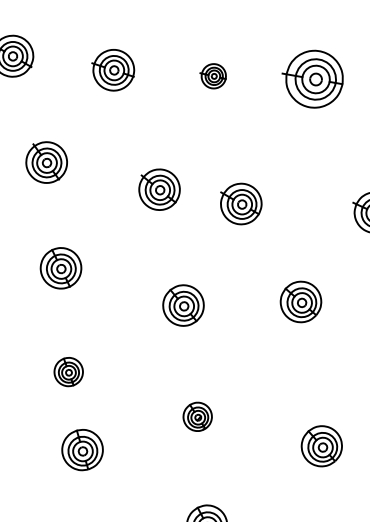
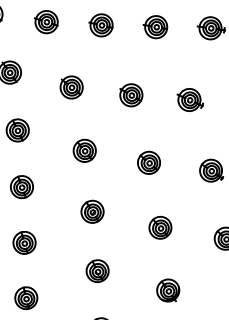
part: (212, 76) -> (100, 25), size x1.67
part: (312, 80) -> (155, 27), size x0.71
part: (241, 204) -> (131, 95), moved
part: (300, 301) -> (148, 162), moved
part: (67, 372) -> (21, 187), size x1.43
part: (197, 416) -> (92, 211), size x1.43
part: (82, 449) -> (24, 242), moved

